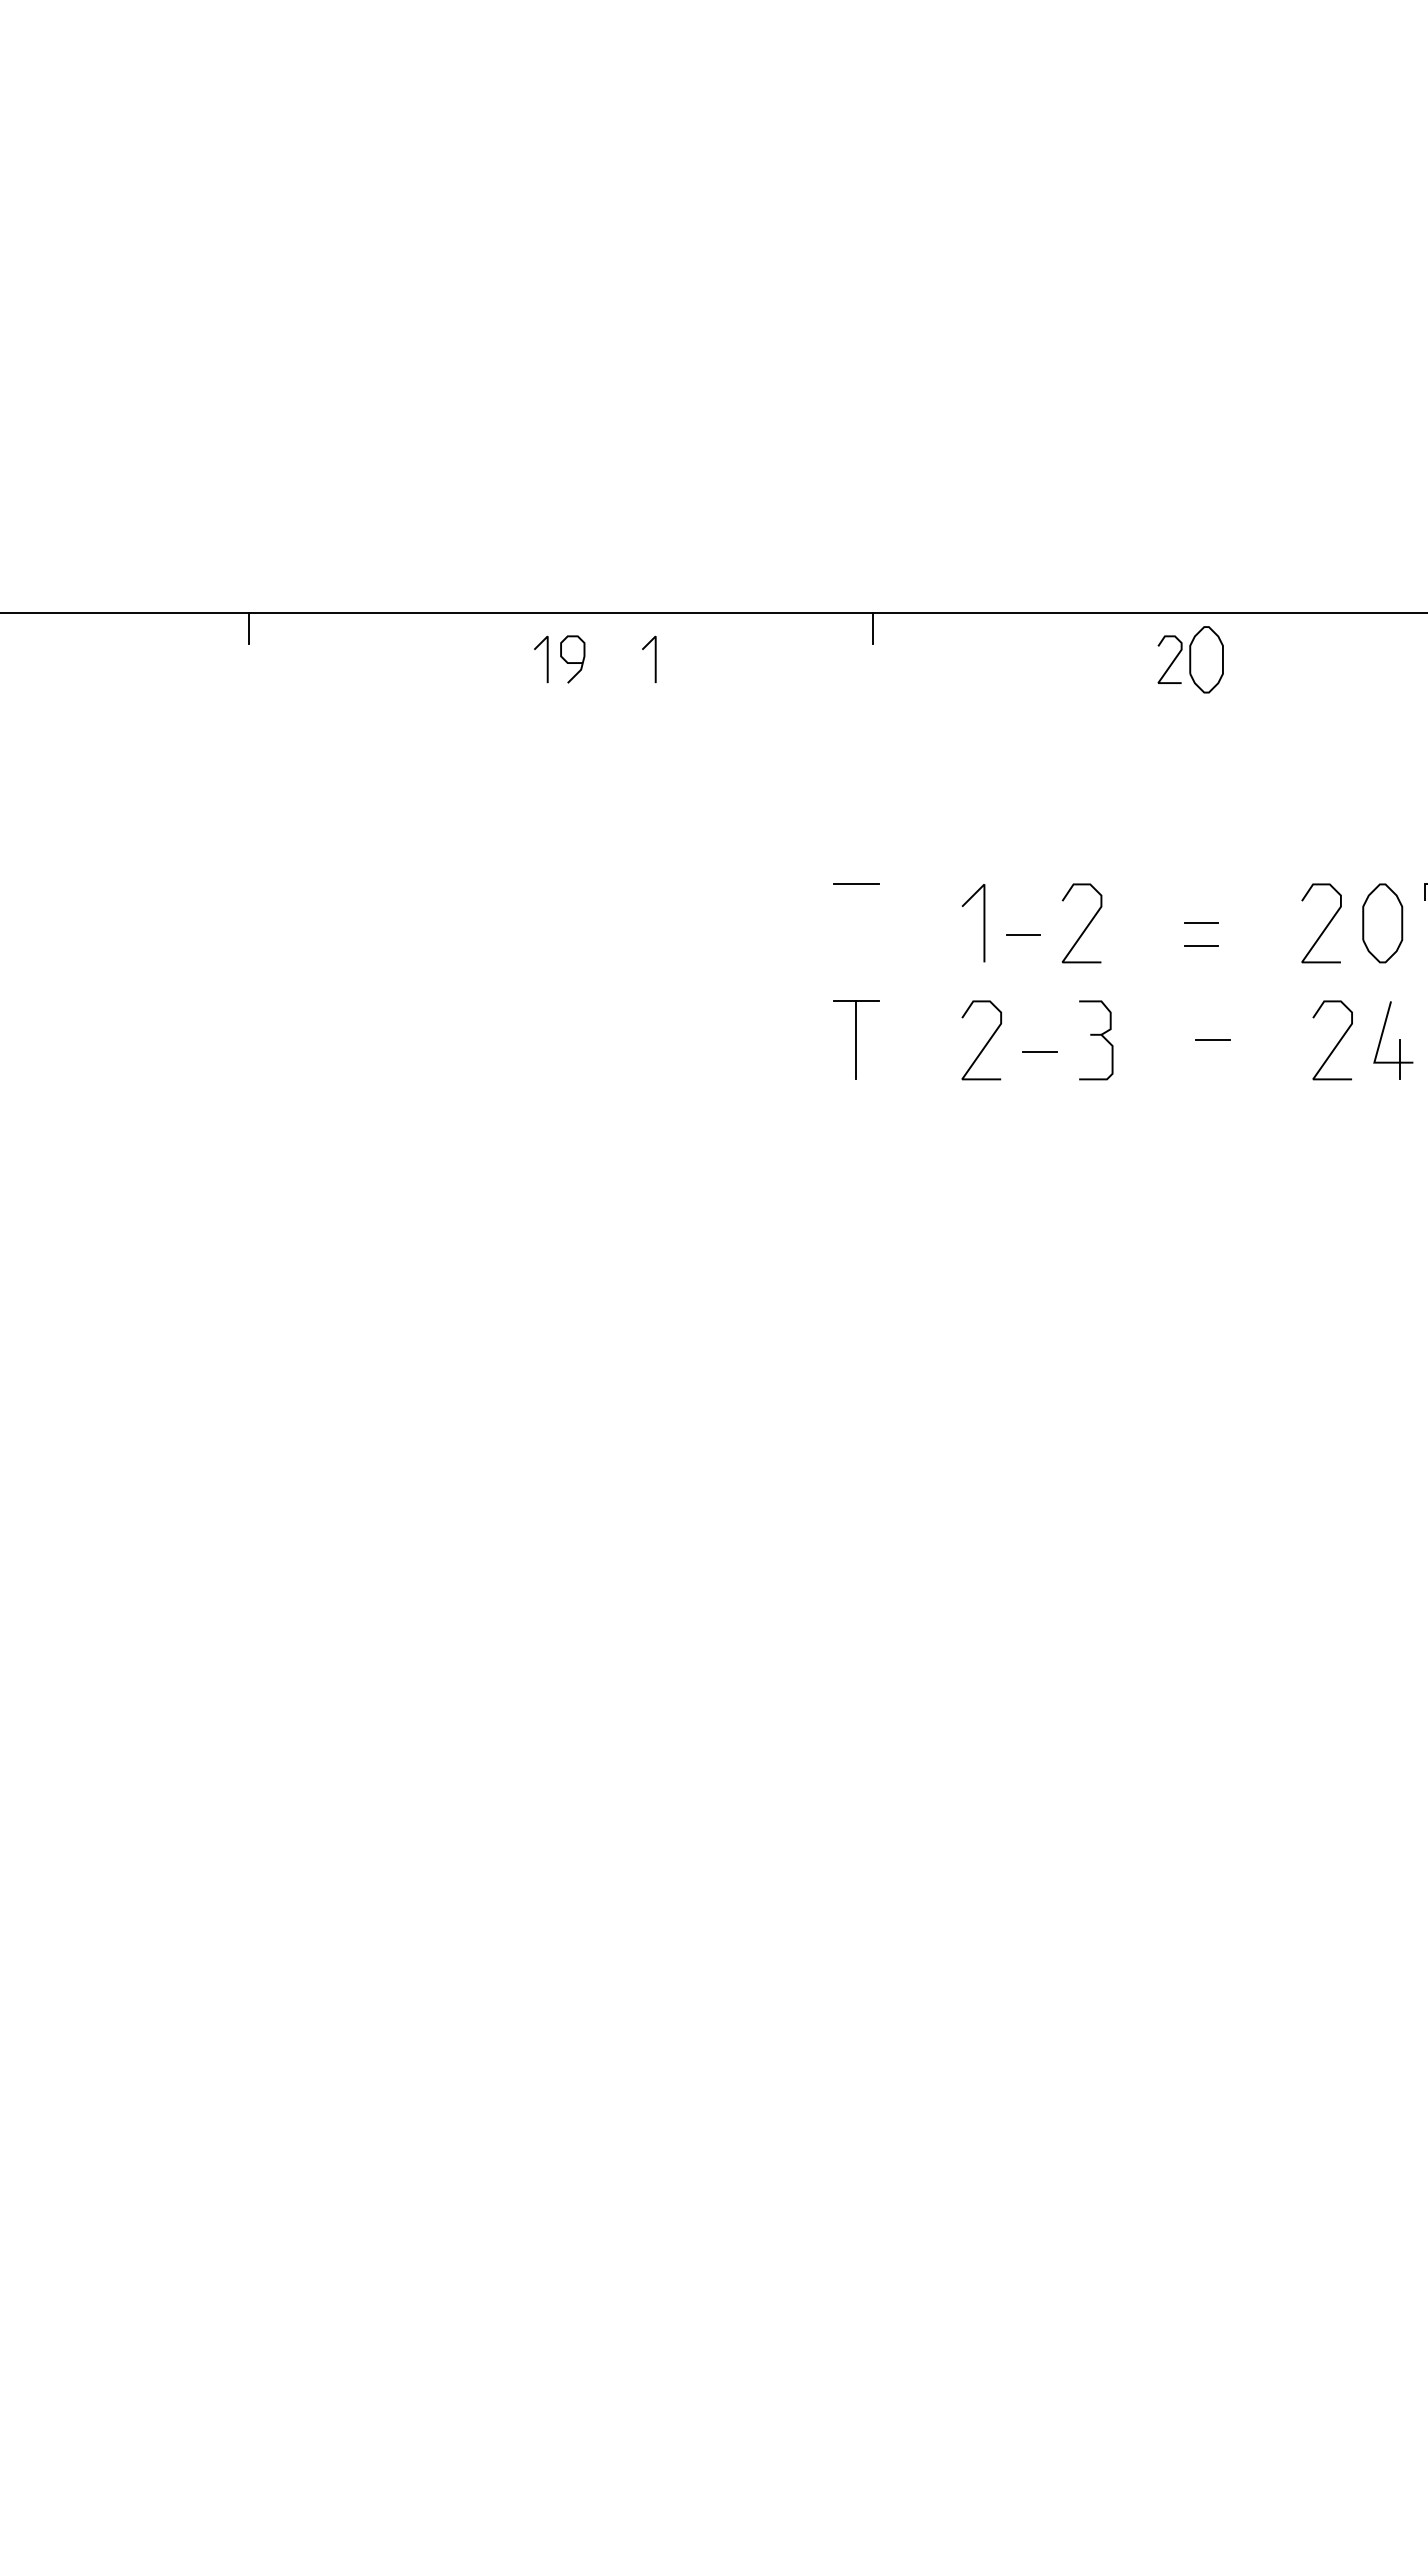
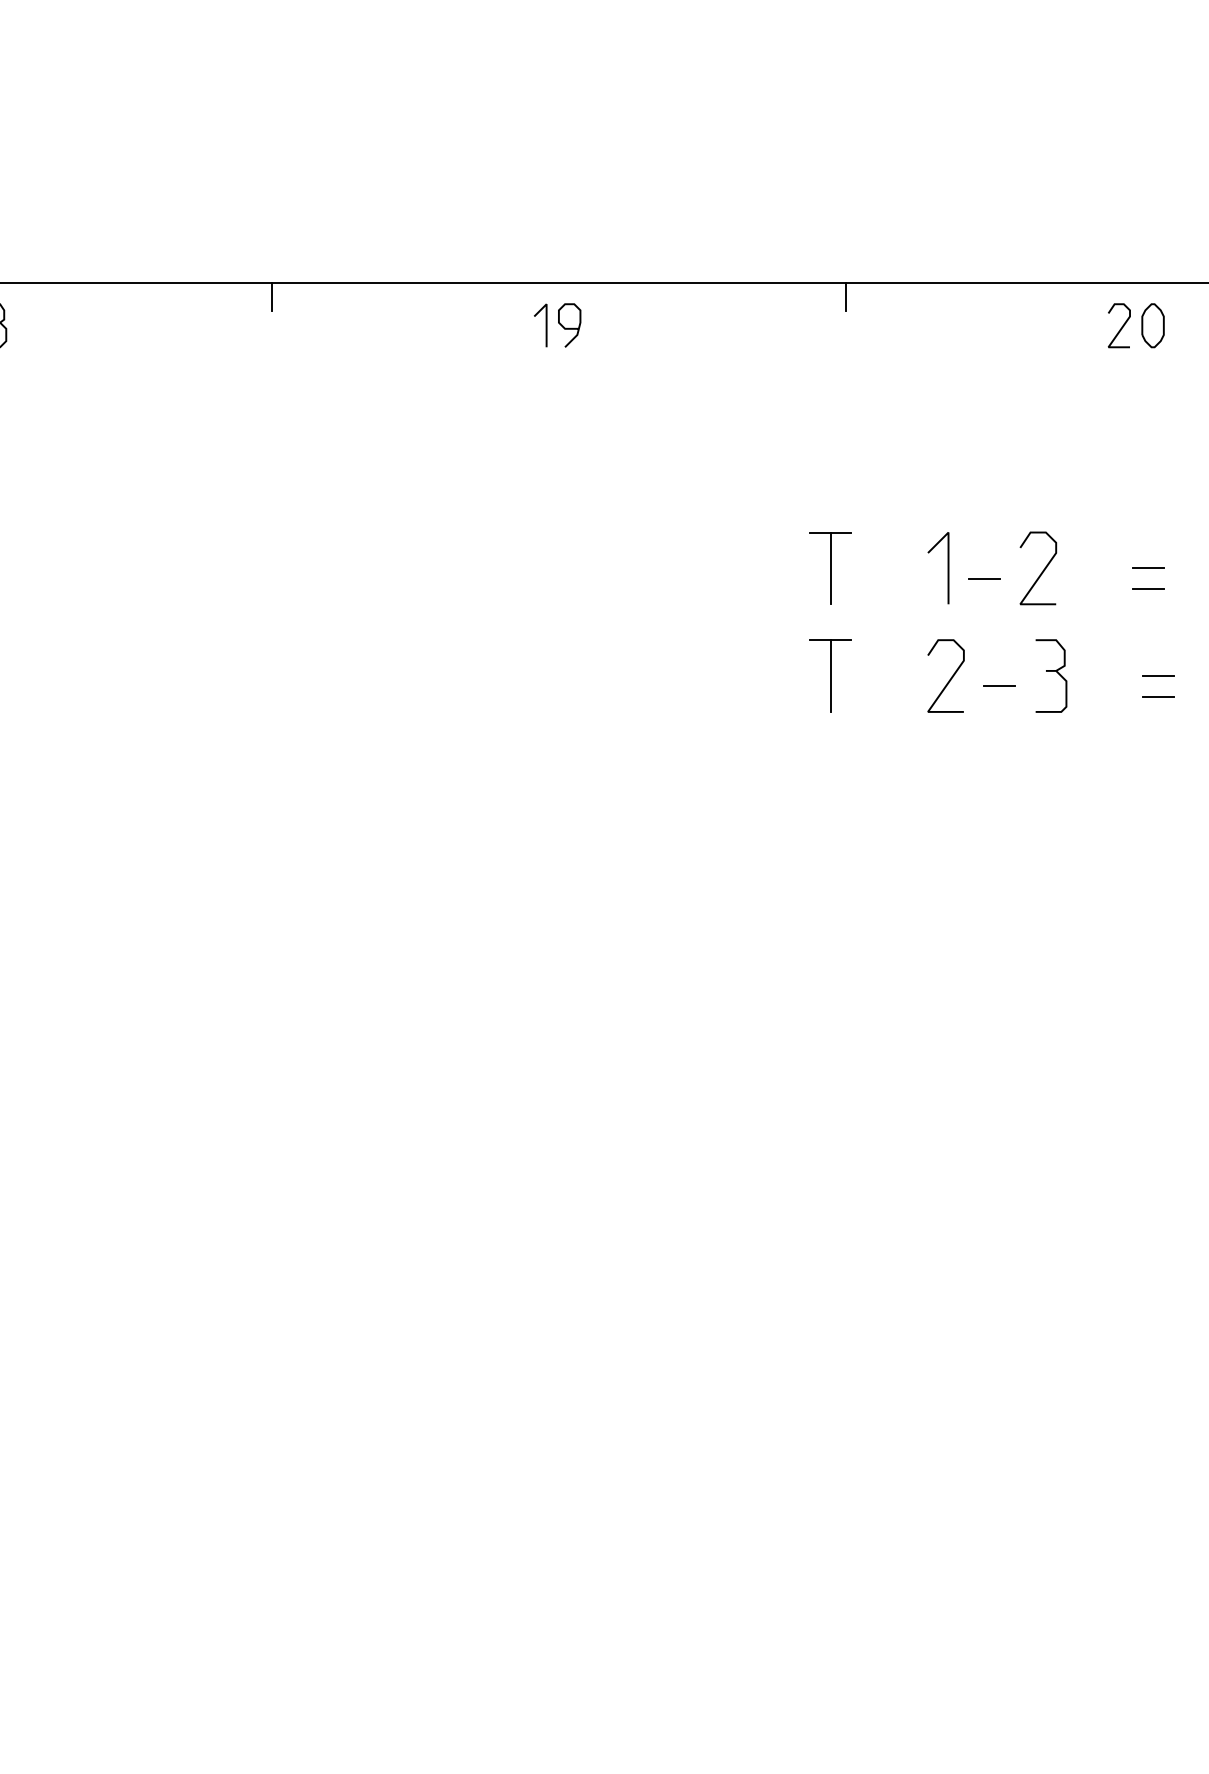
line: (654, 659) -> (644, 325), removed
part: (1206, 659) -> (1152, 325), size x0.71
line: (856, 923) -> (830, 568), added
line: (1212, 1062) -> (1158, 696), added

